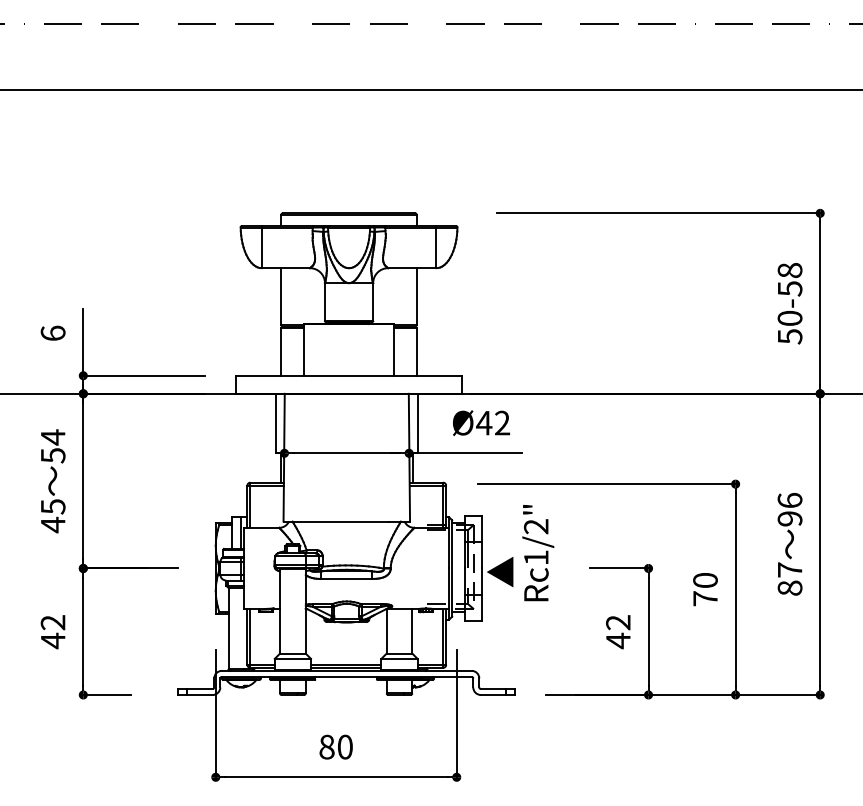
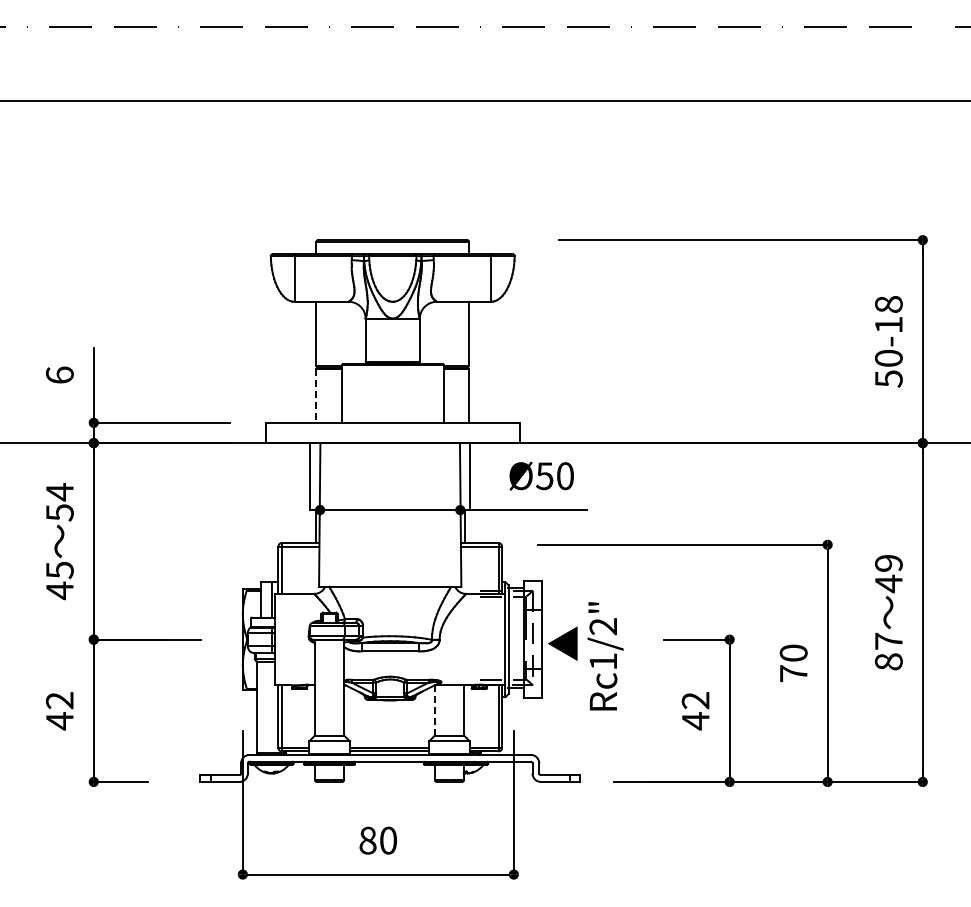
text: (789, 288) -> (888, 324), 50-58 -> 50-18
line: (281, 351) -> (316, 395), solid -> dashed
text: (492, 423) -> (554, 476), Ø42 -> Ø50
text: (789, 509) -> (888, 573), 96 -> 49
text: (538, 553) -> (605, 656), moved
line: (386, 631) -> (434, 710), solid -> dashed

